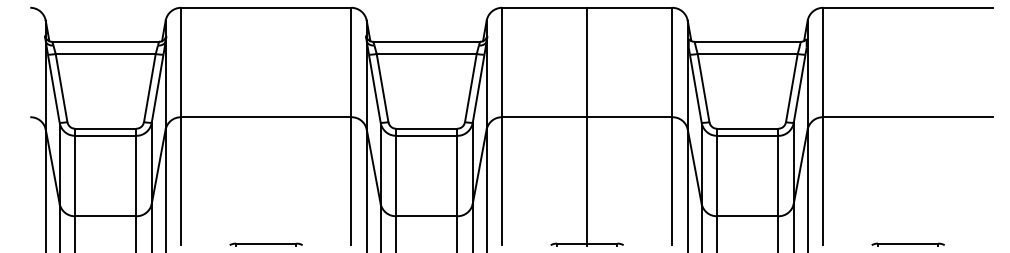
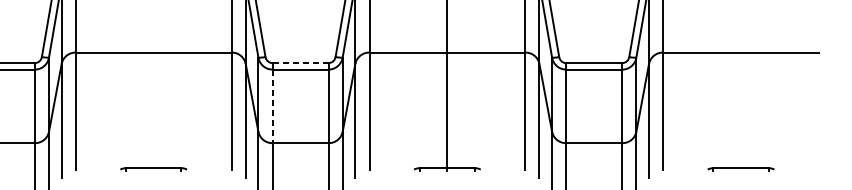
line: (426, 128) -> (300, 62), solid -> dashed
line: (396, 176) -> (272, 106), solid -> dashed

